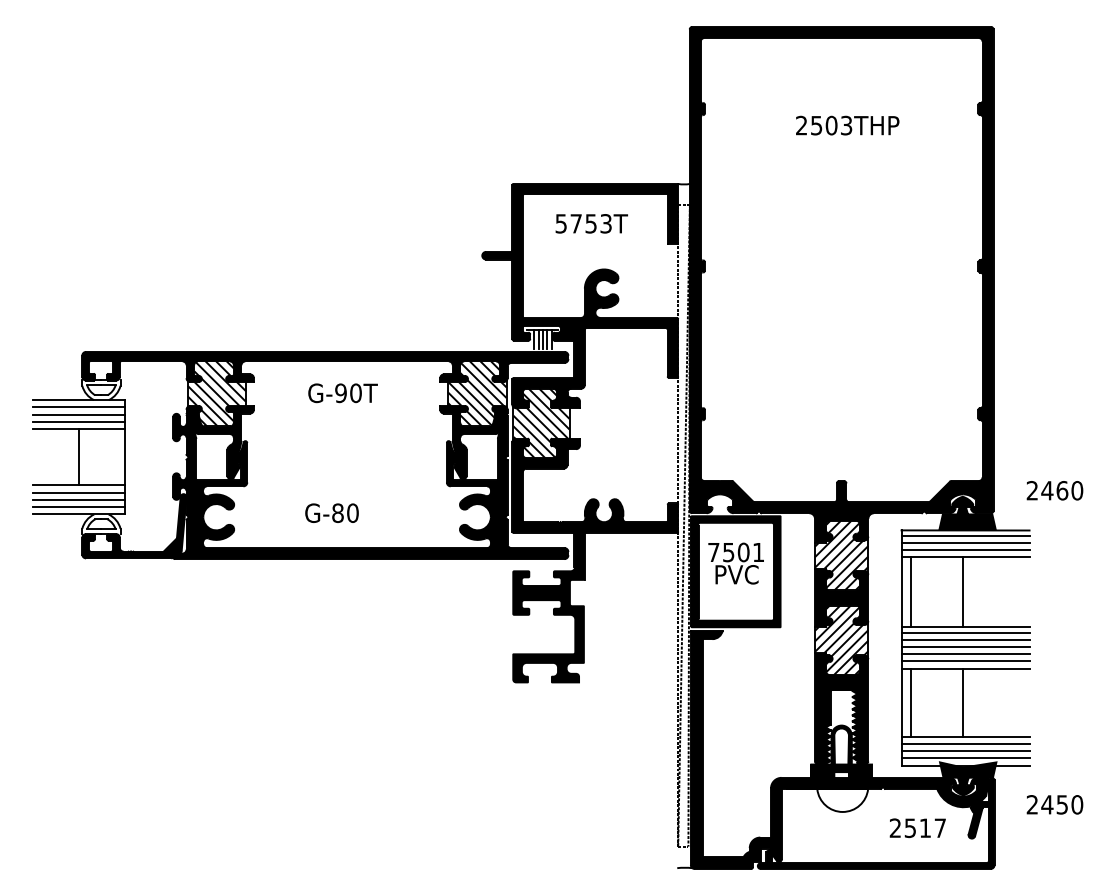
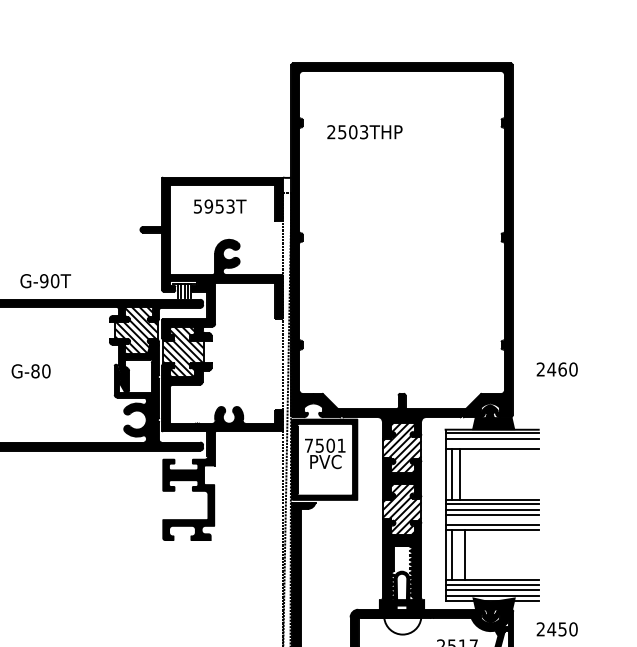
text: (847, 125) -> (364, 132), moved
text: (576, 223) -> (209, 206), 5753T -> 5953T
text: (342, 393) -> (45, 281), moved
text: (1054, 490) -> (556, 369), moved
text: (331, 512) -> (30, 370), moved
line: (965, 550) -> (492, 444), removed
line: (962, 591) -> (460, 474), moved
line: (965, 654) -> (492, 519), removed
line: (962, 702) -> (465, 554), moved

